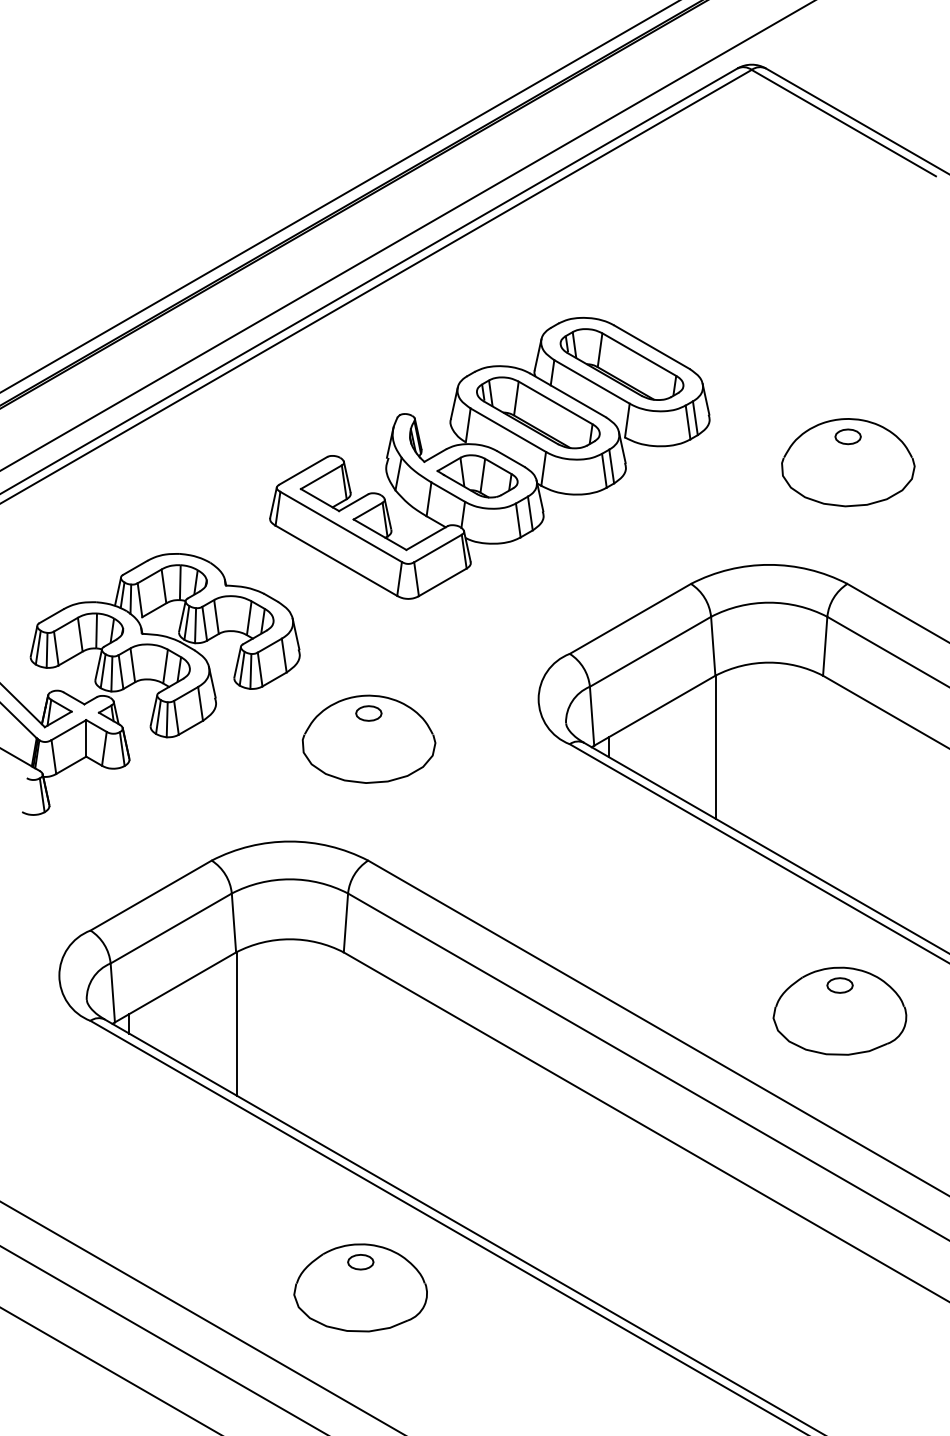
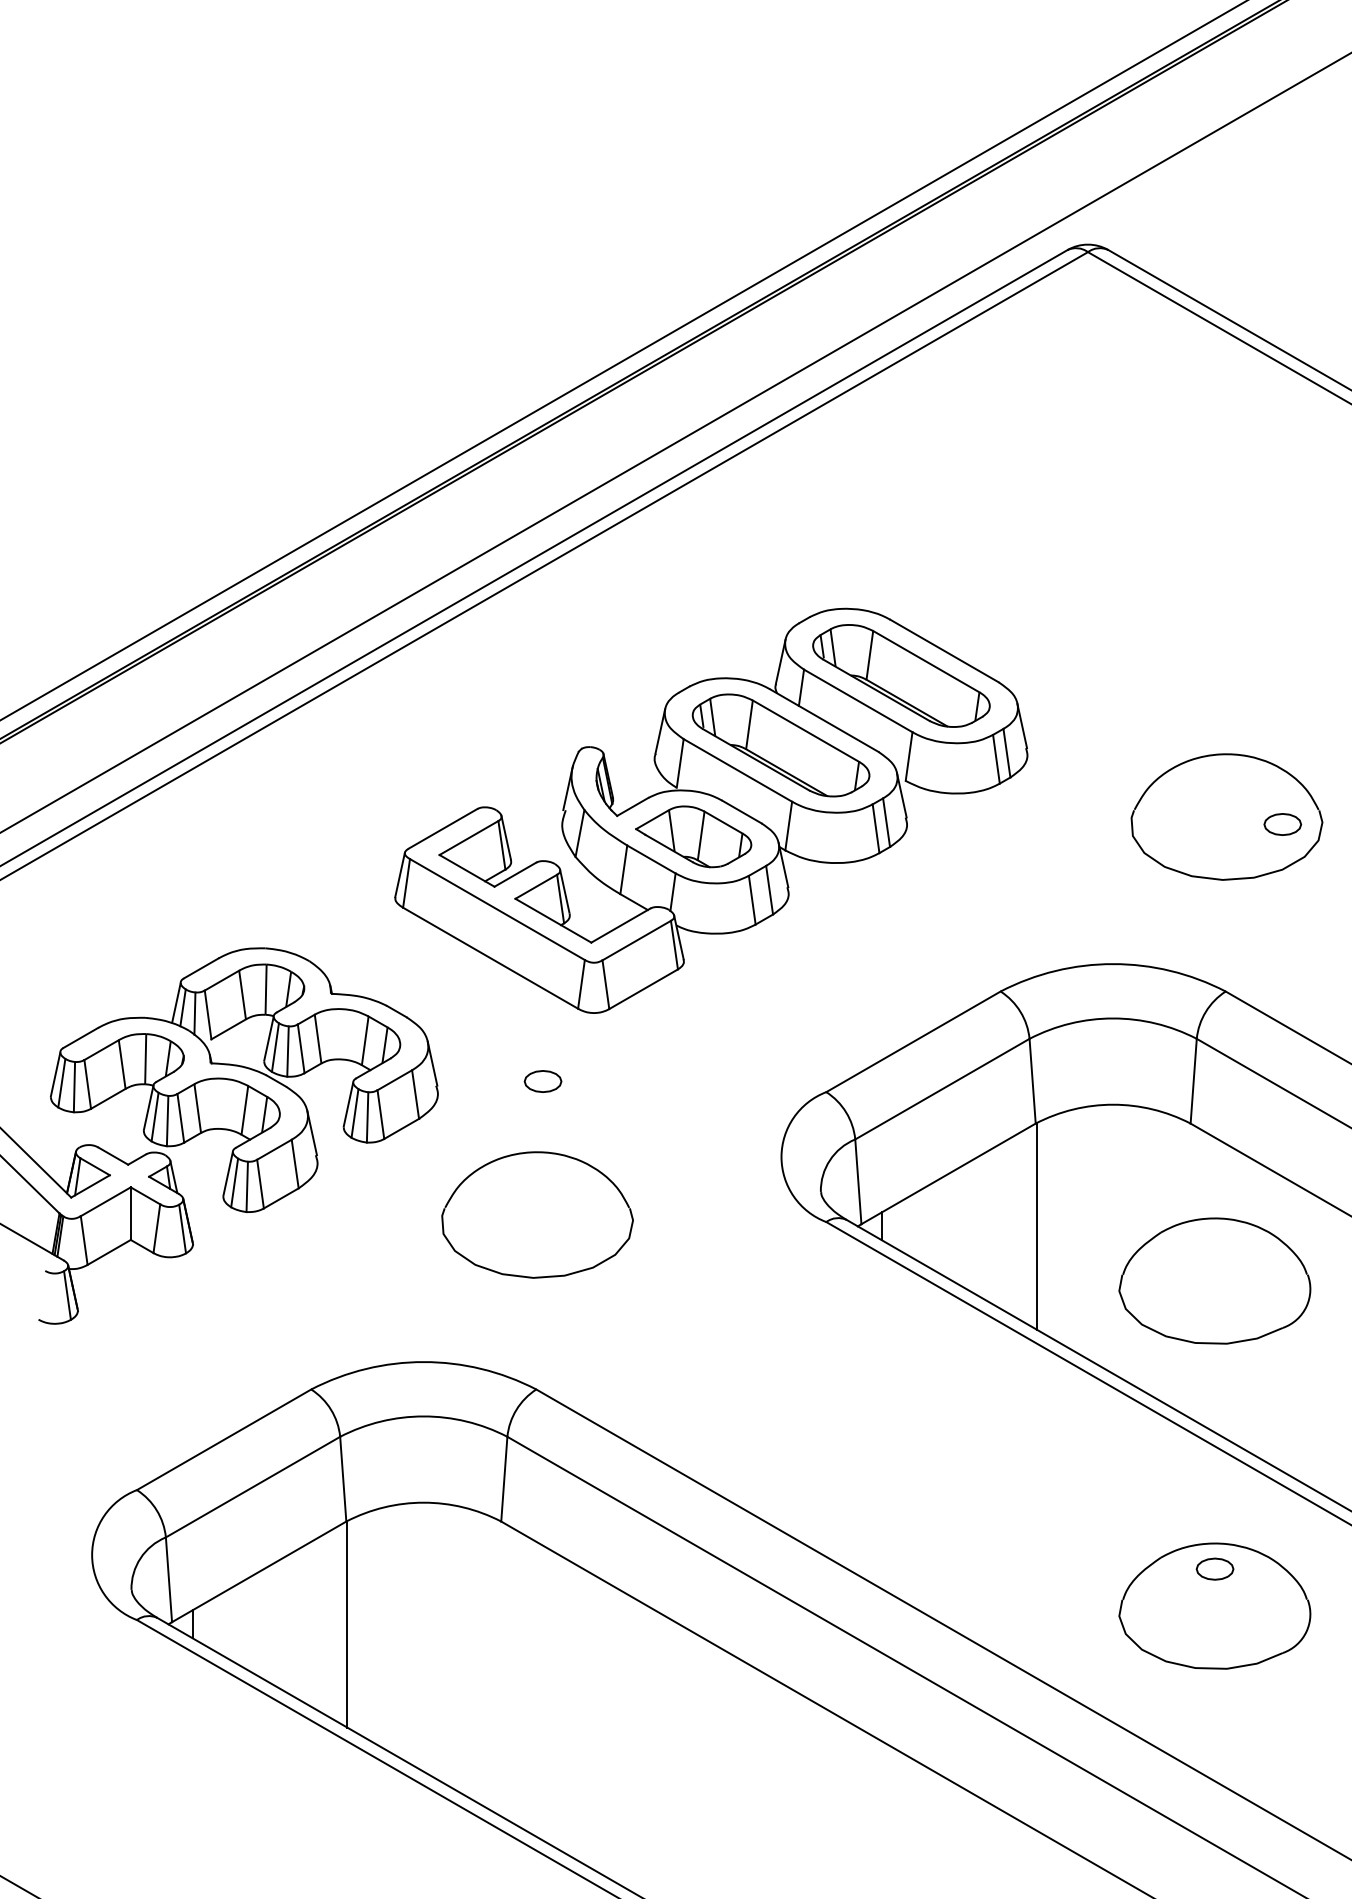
part: (847, 436) -> (1281, 824), moved
part: (368, 713) -> (542, 1081), moved
part: (839, 784) -> (1214, 1280), added

